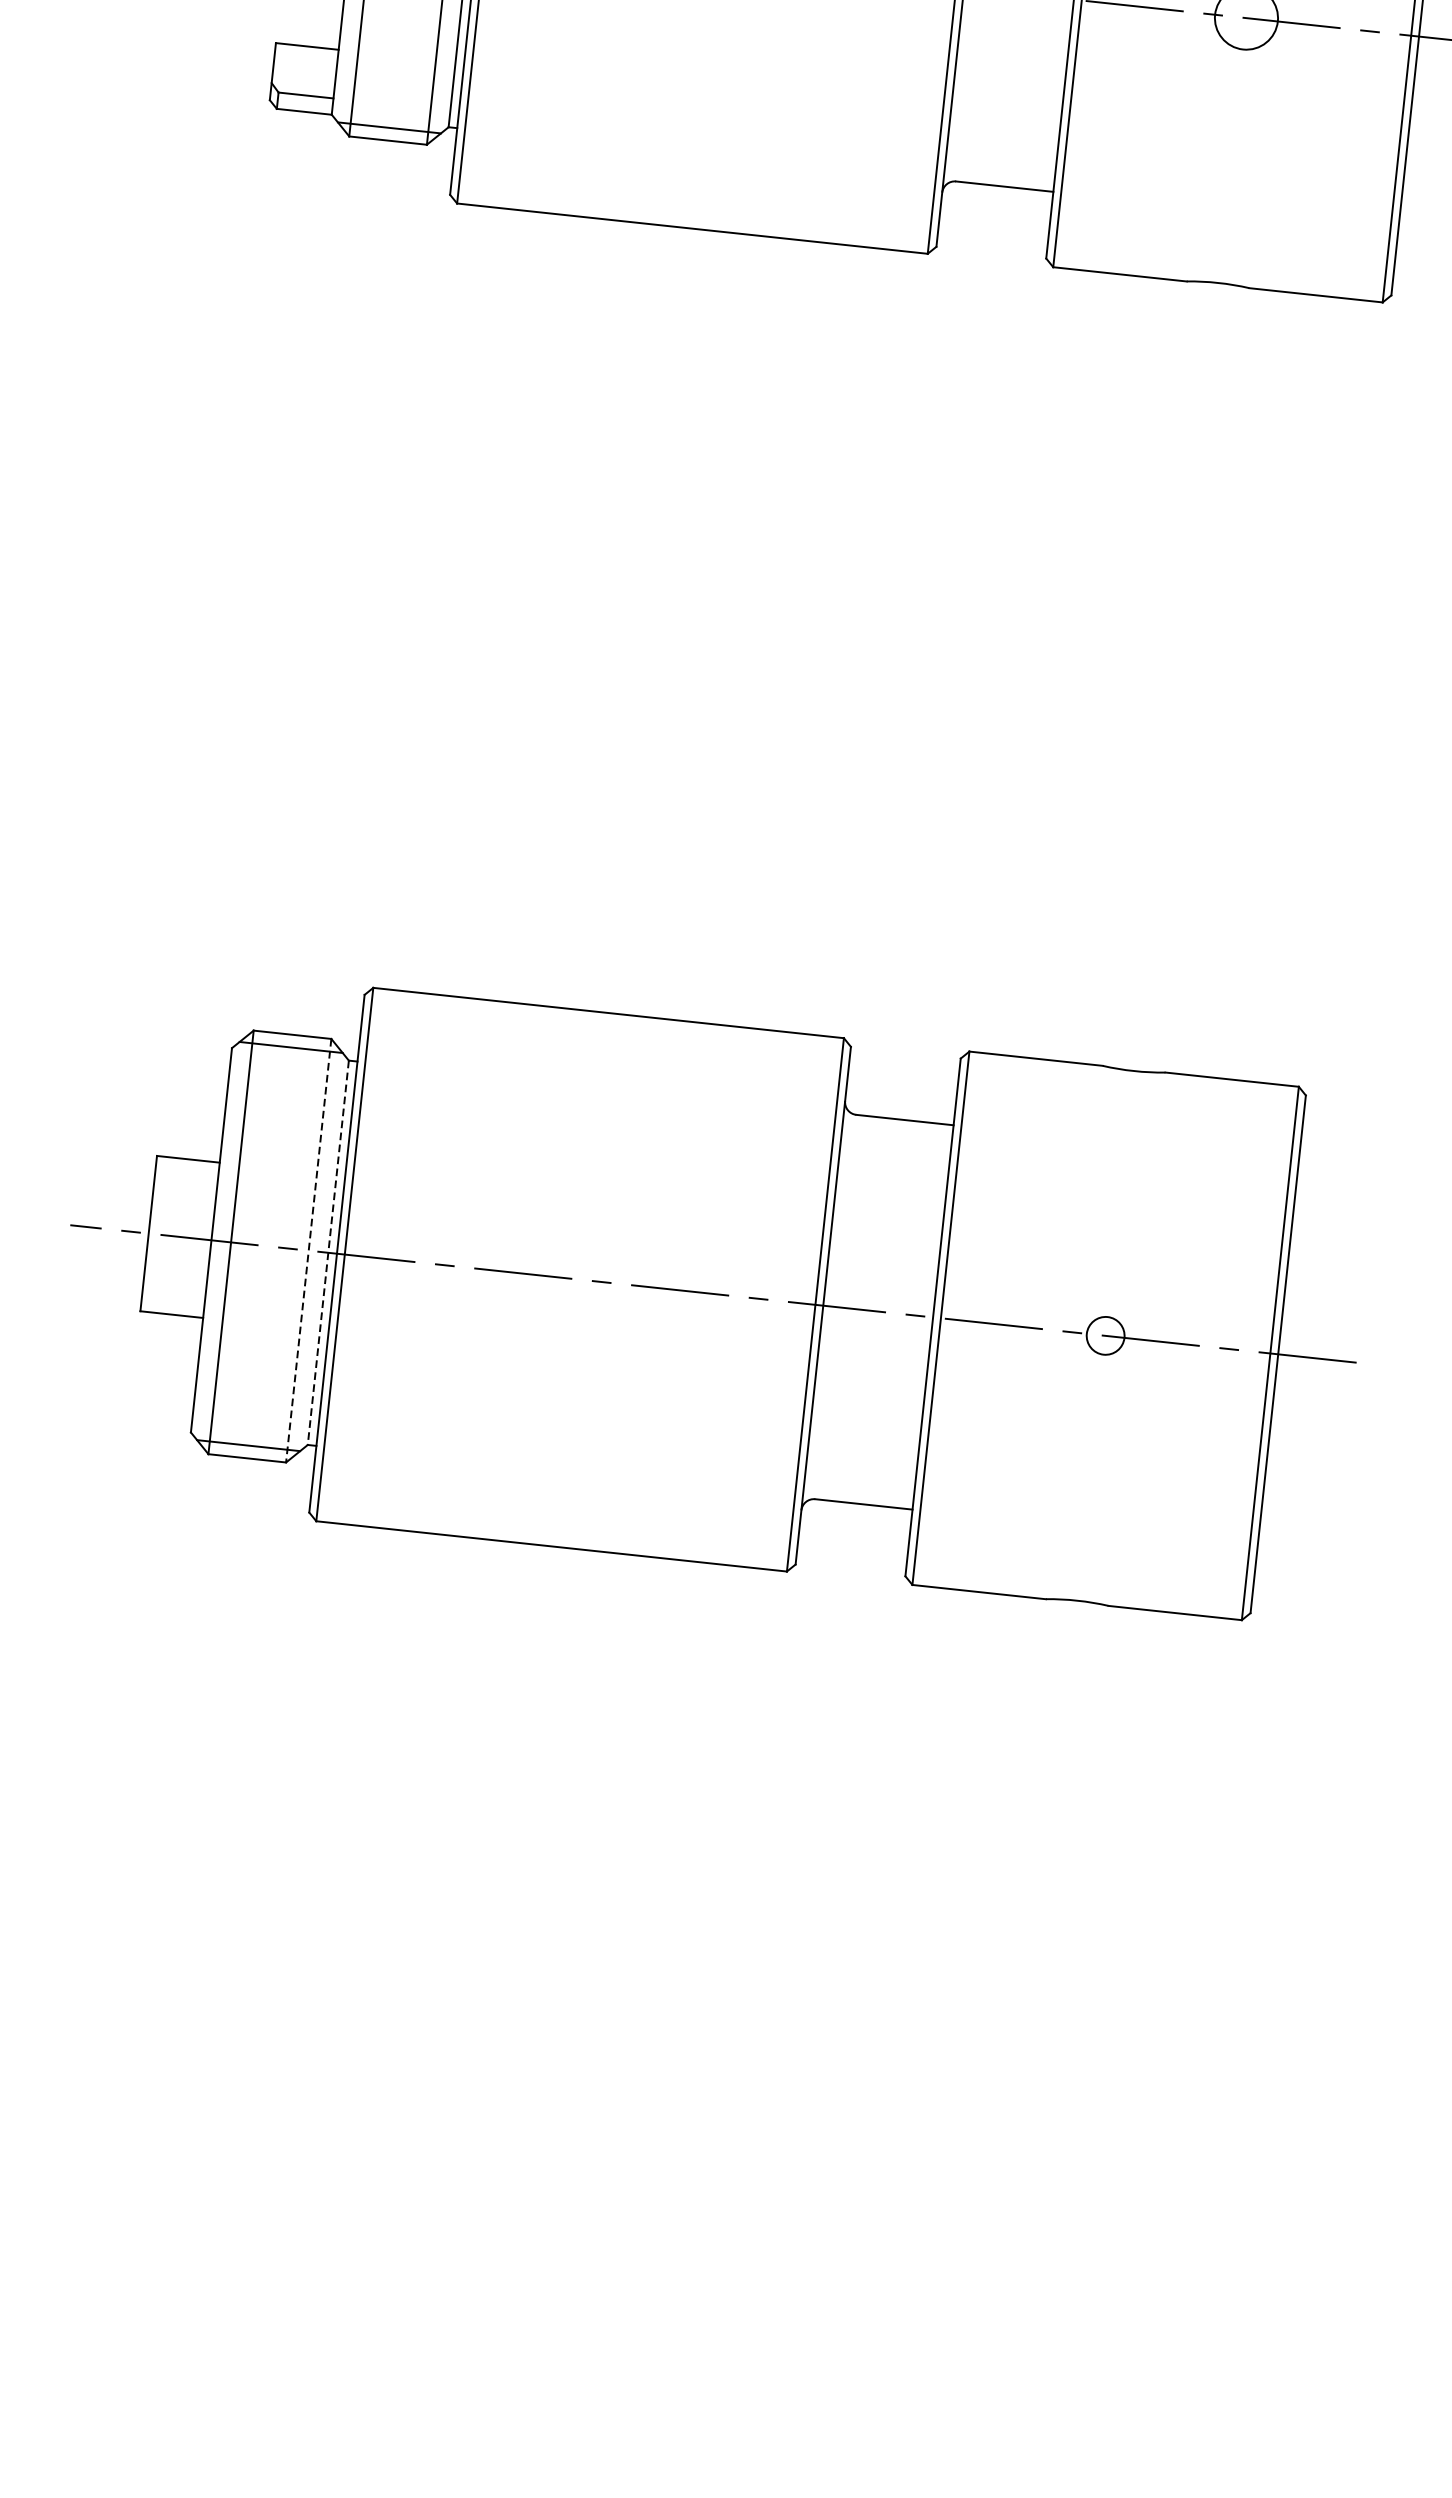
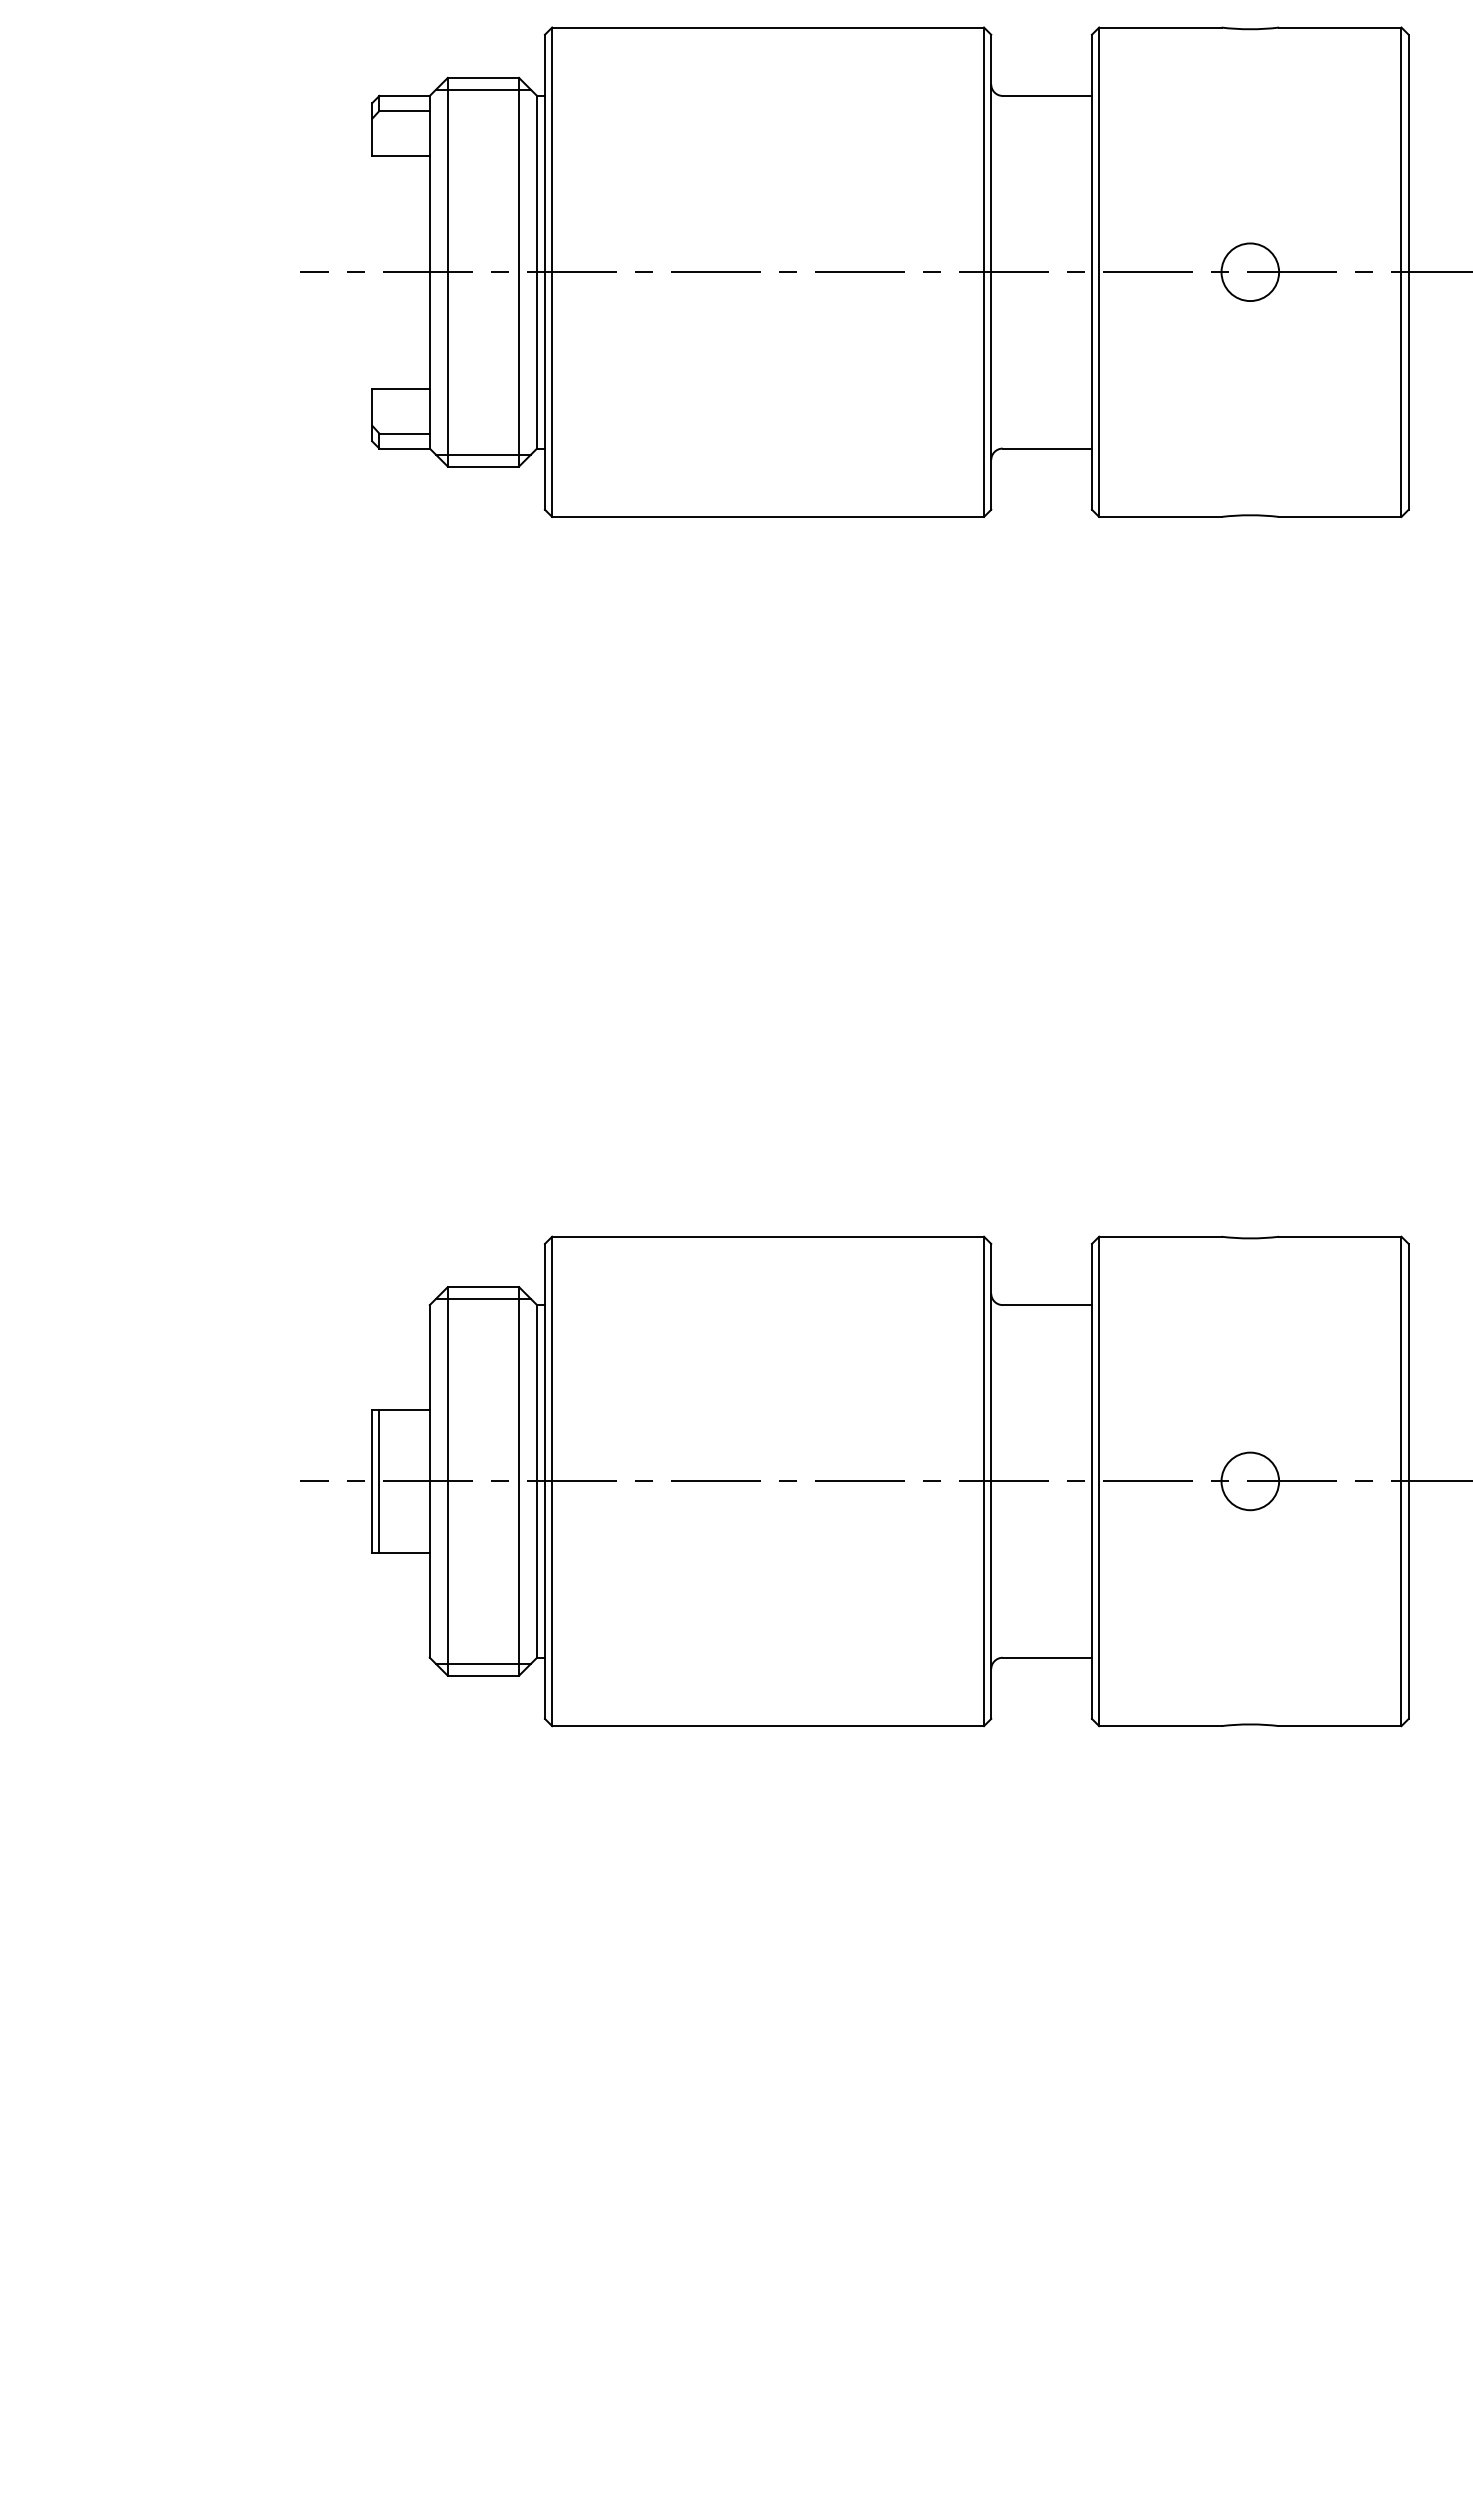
line: (156, 1234) -> (379, 1481), added
line: (309, 1250) -> (519, 1481), dashed -> solid
line: (328, 1252) -> (537, 1481), dashed -> solid
circle: (1105, 1335) -> (1250, 1481), size x1.67

